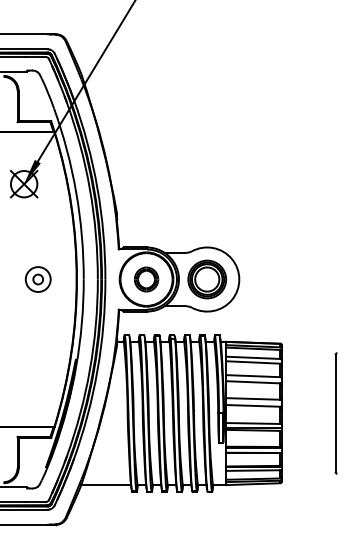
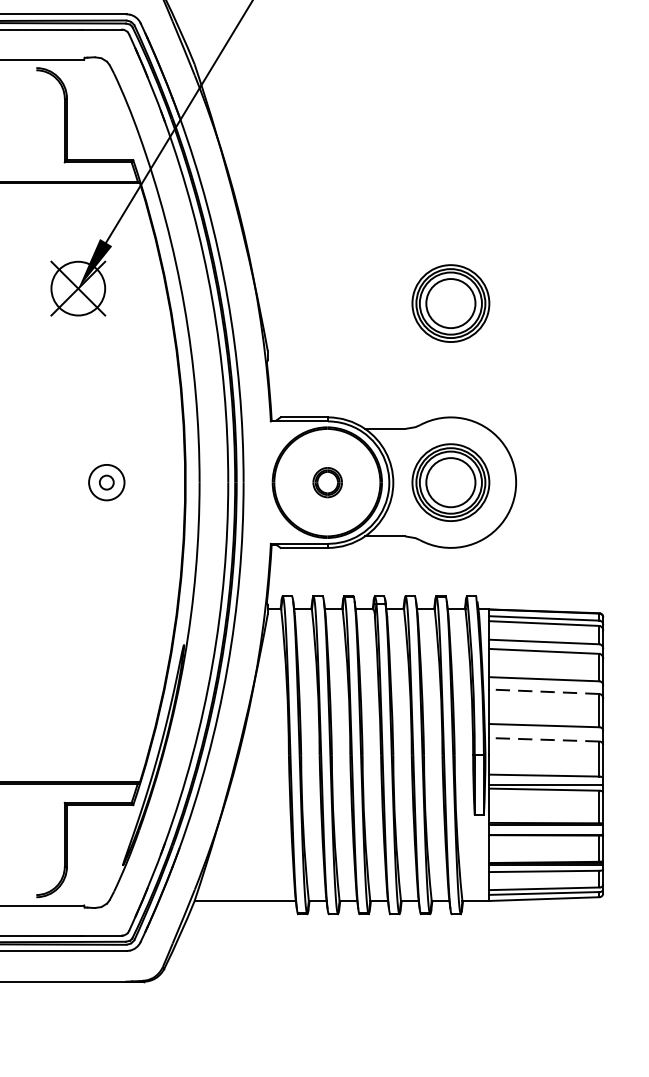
part: (206, 191) -> (449, 303), added
part: (37, 279) -> (105, 482), size x0.7
part: (146, 279) -> (327, 482), size x0.6
line: (252, 382) -> (542, 692), solid -> dashed
line: (252, 405) -> (542, 738), solid -> dashed

